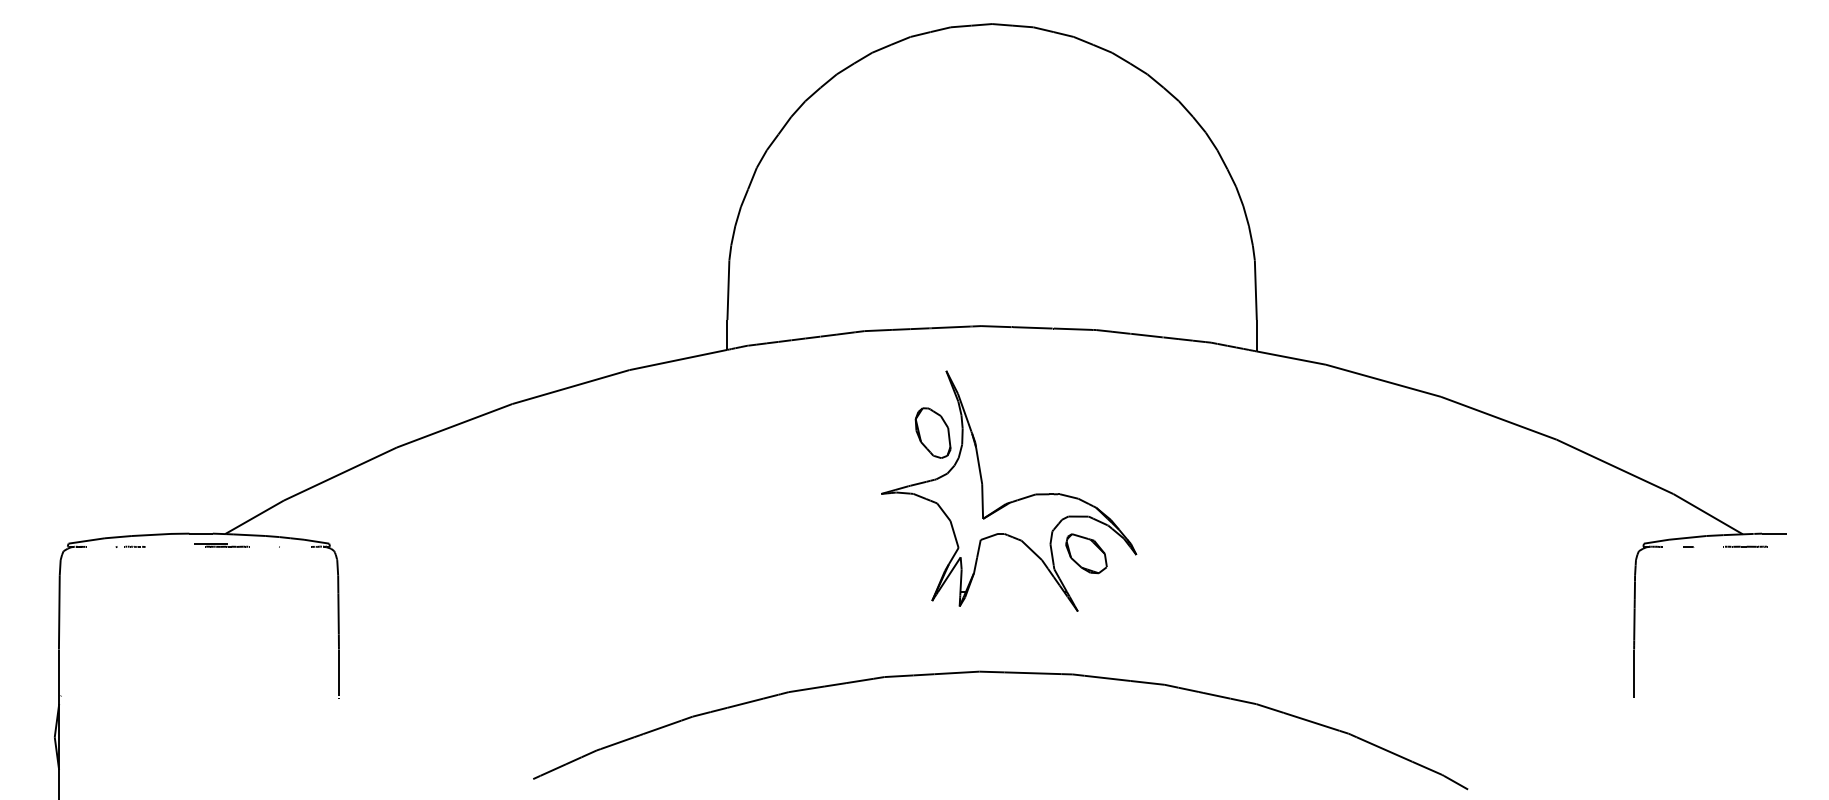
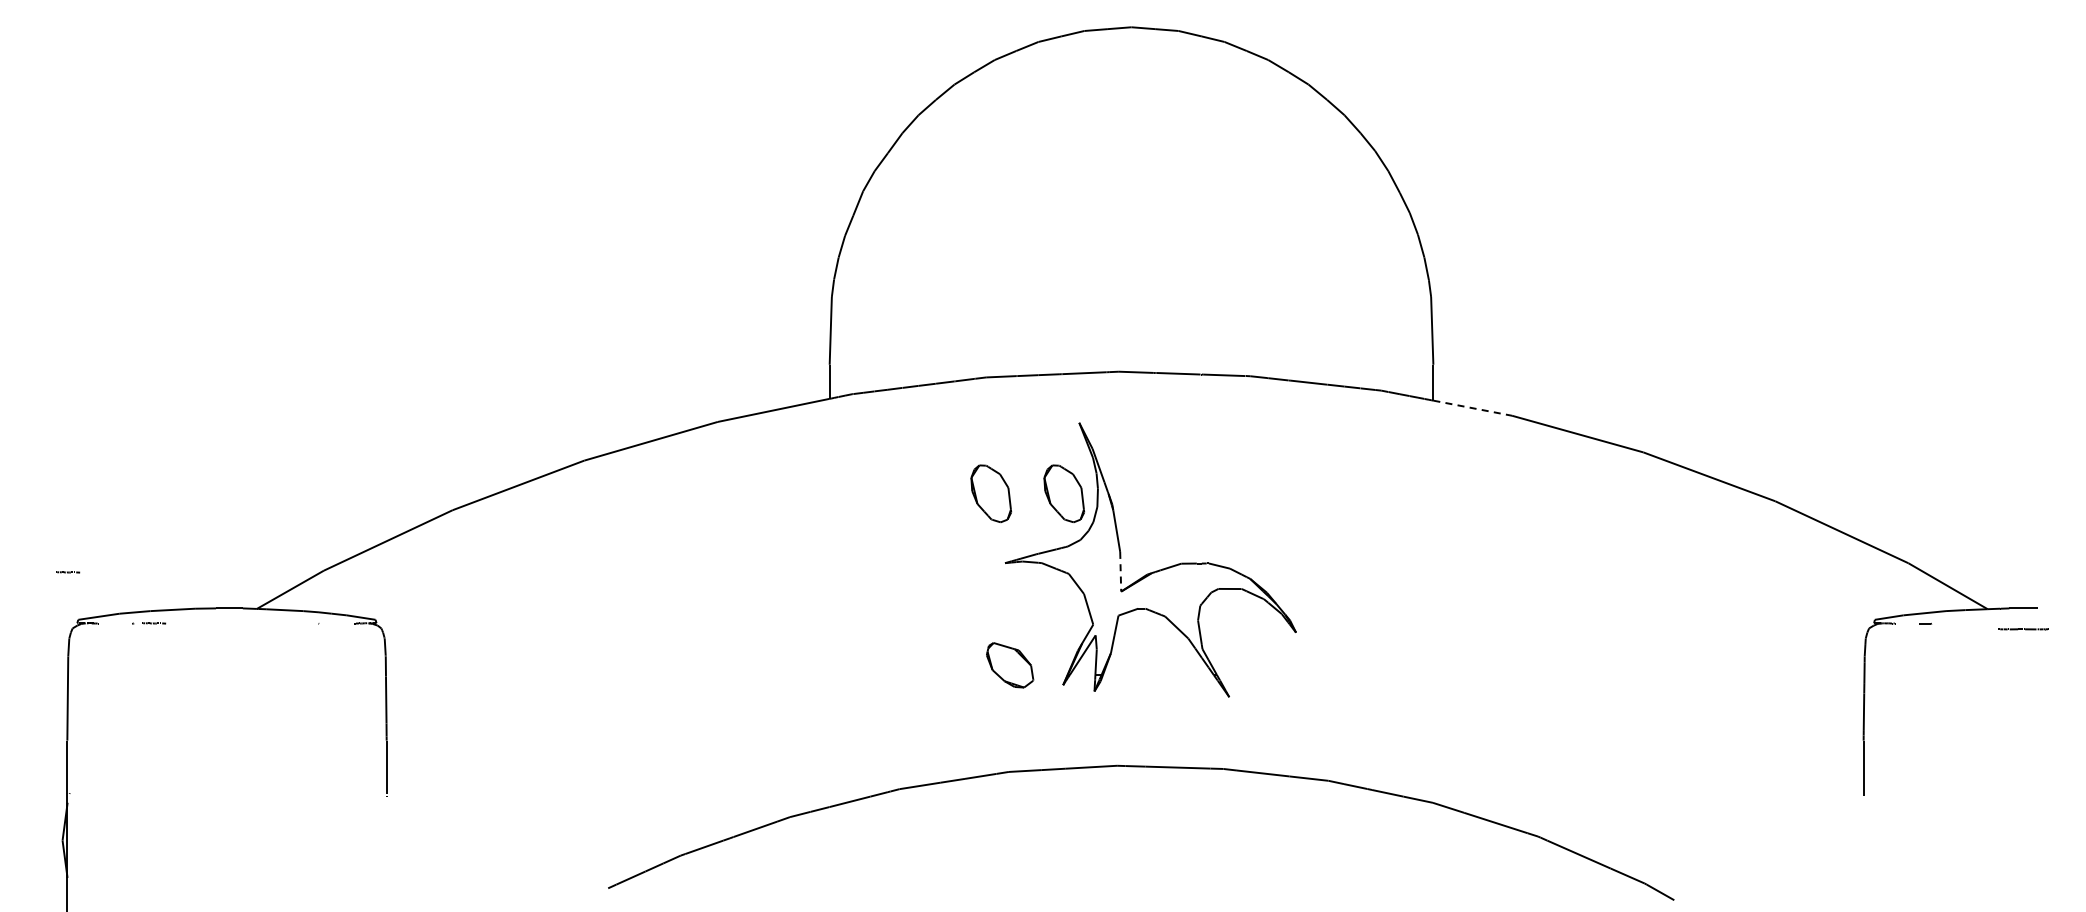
line: (1292, 358) -> (1473, 408), solid -> dashed
part: (869, 432) -> (991, 493), added
line: (982, 501) -> (1120, 571), solid -> dashed
line: (59, 502) -> (68, 572), added
part: (221, 545) -> (252, 621), removed
line: (1744, 546) -> (2022, 629), moved
part: (1086, 553) -> (1010, 665), moved

